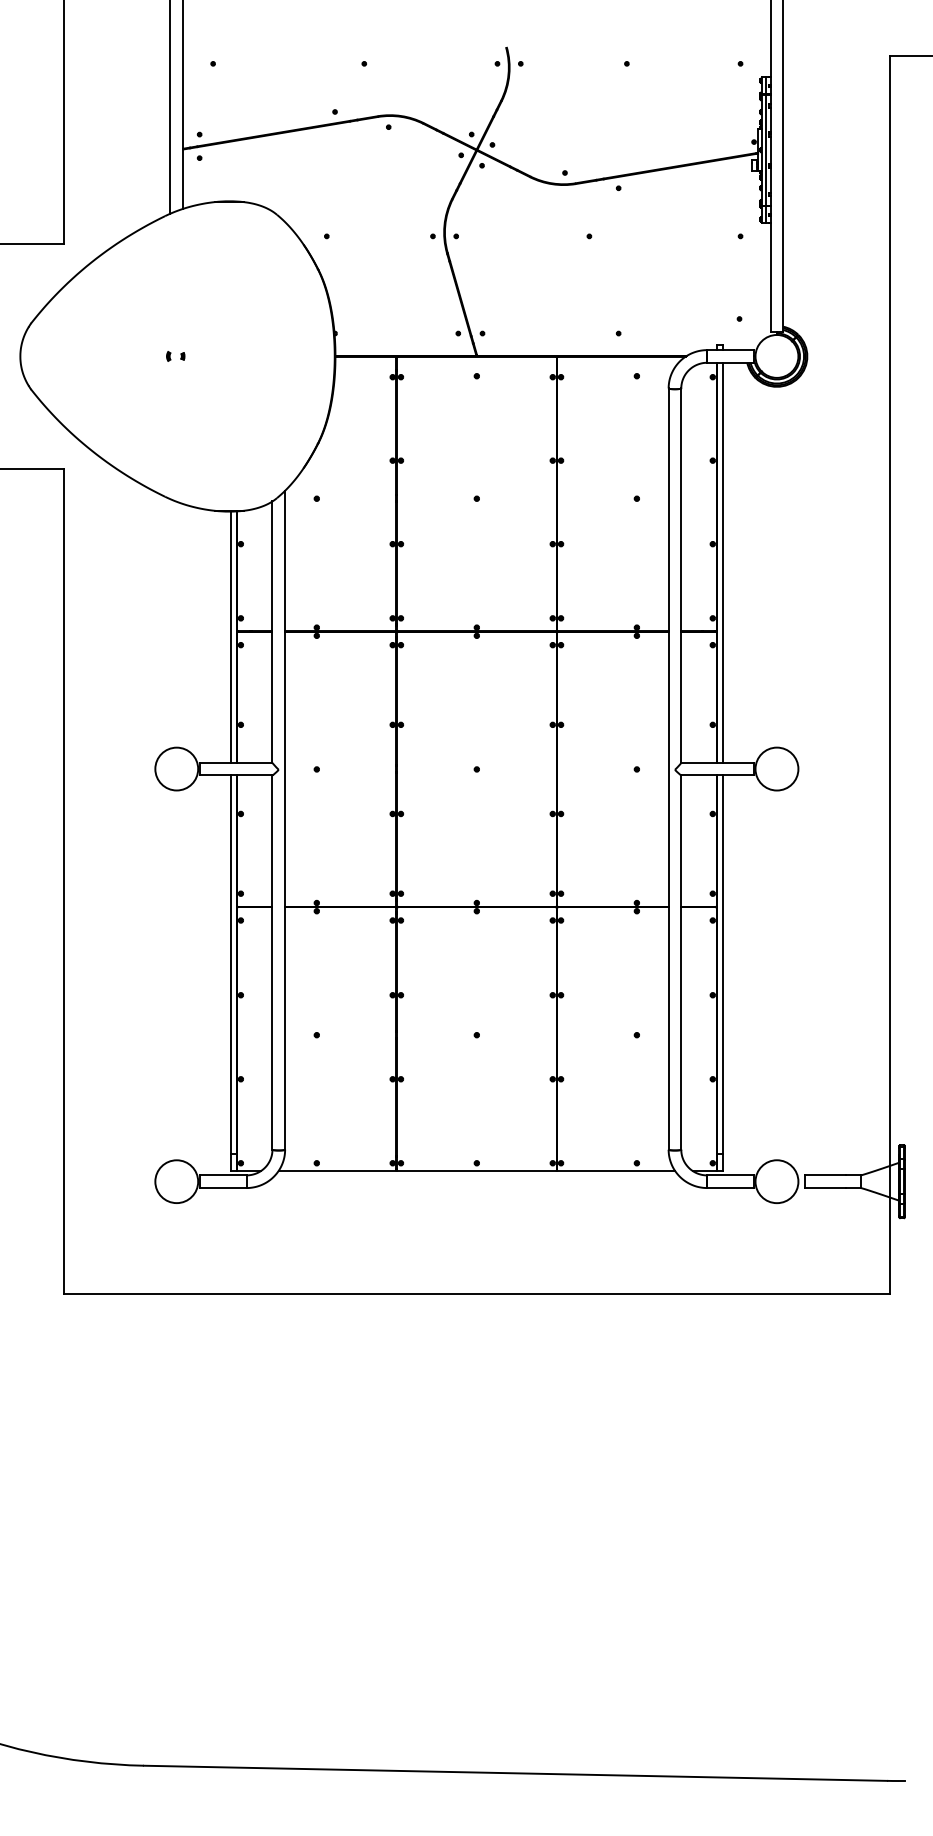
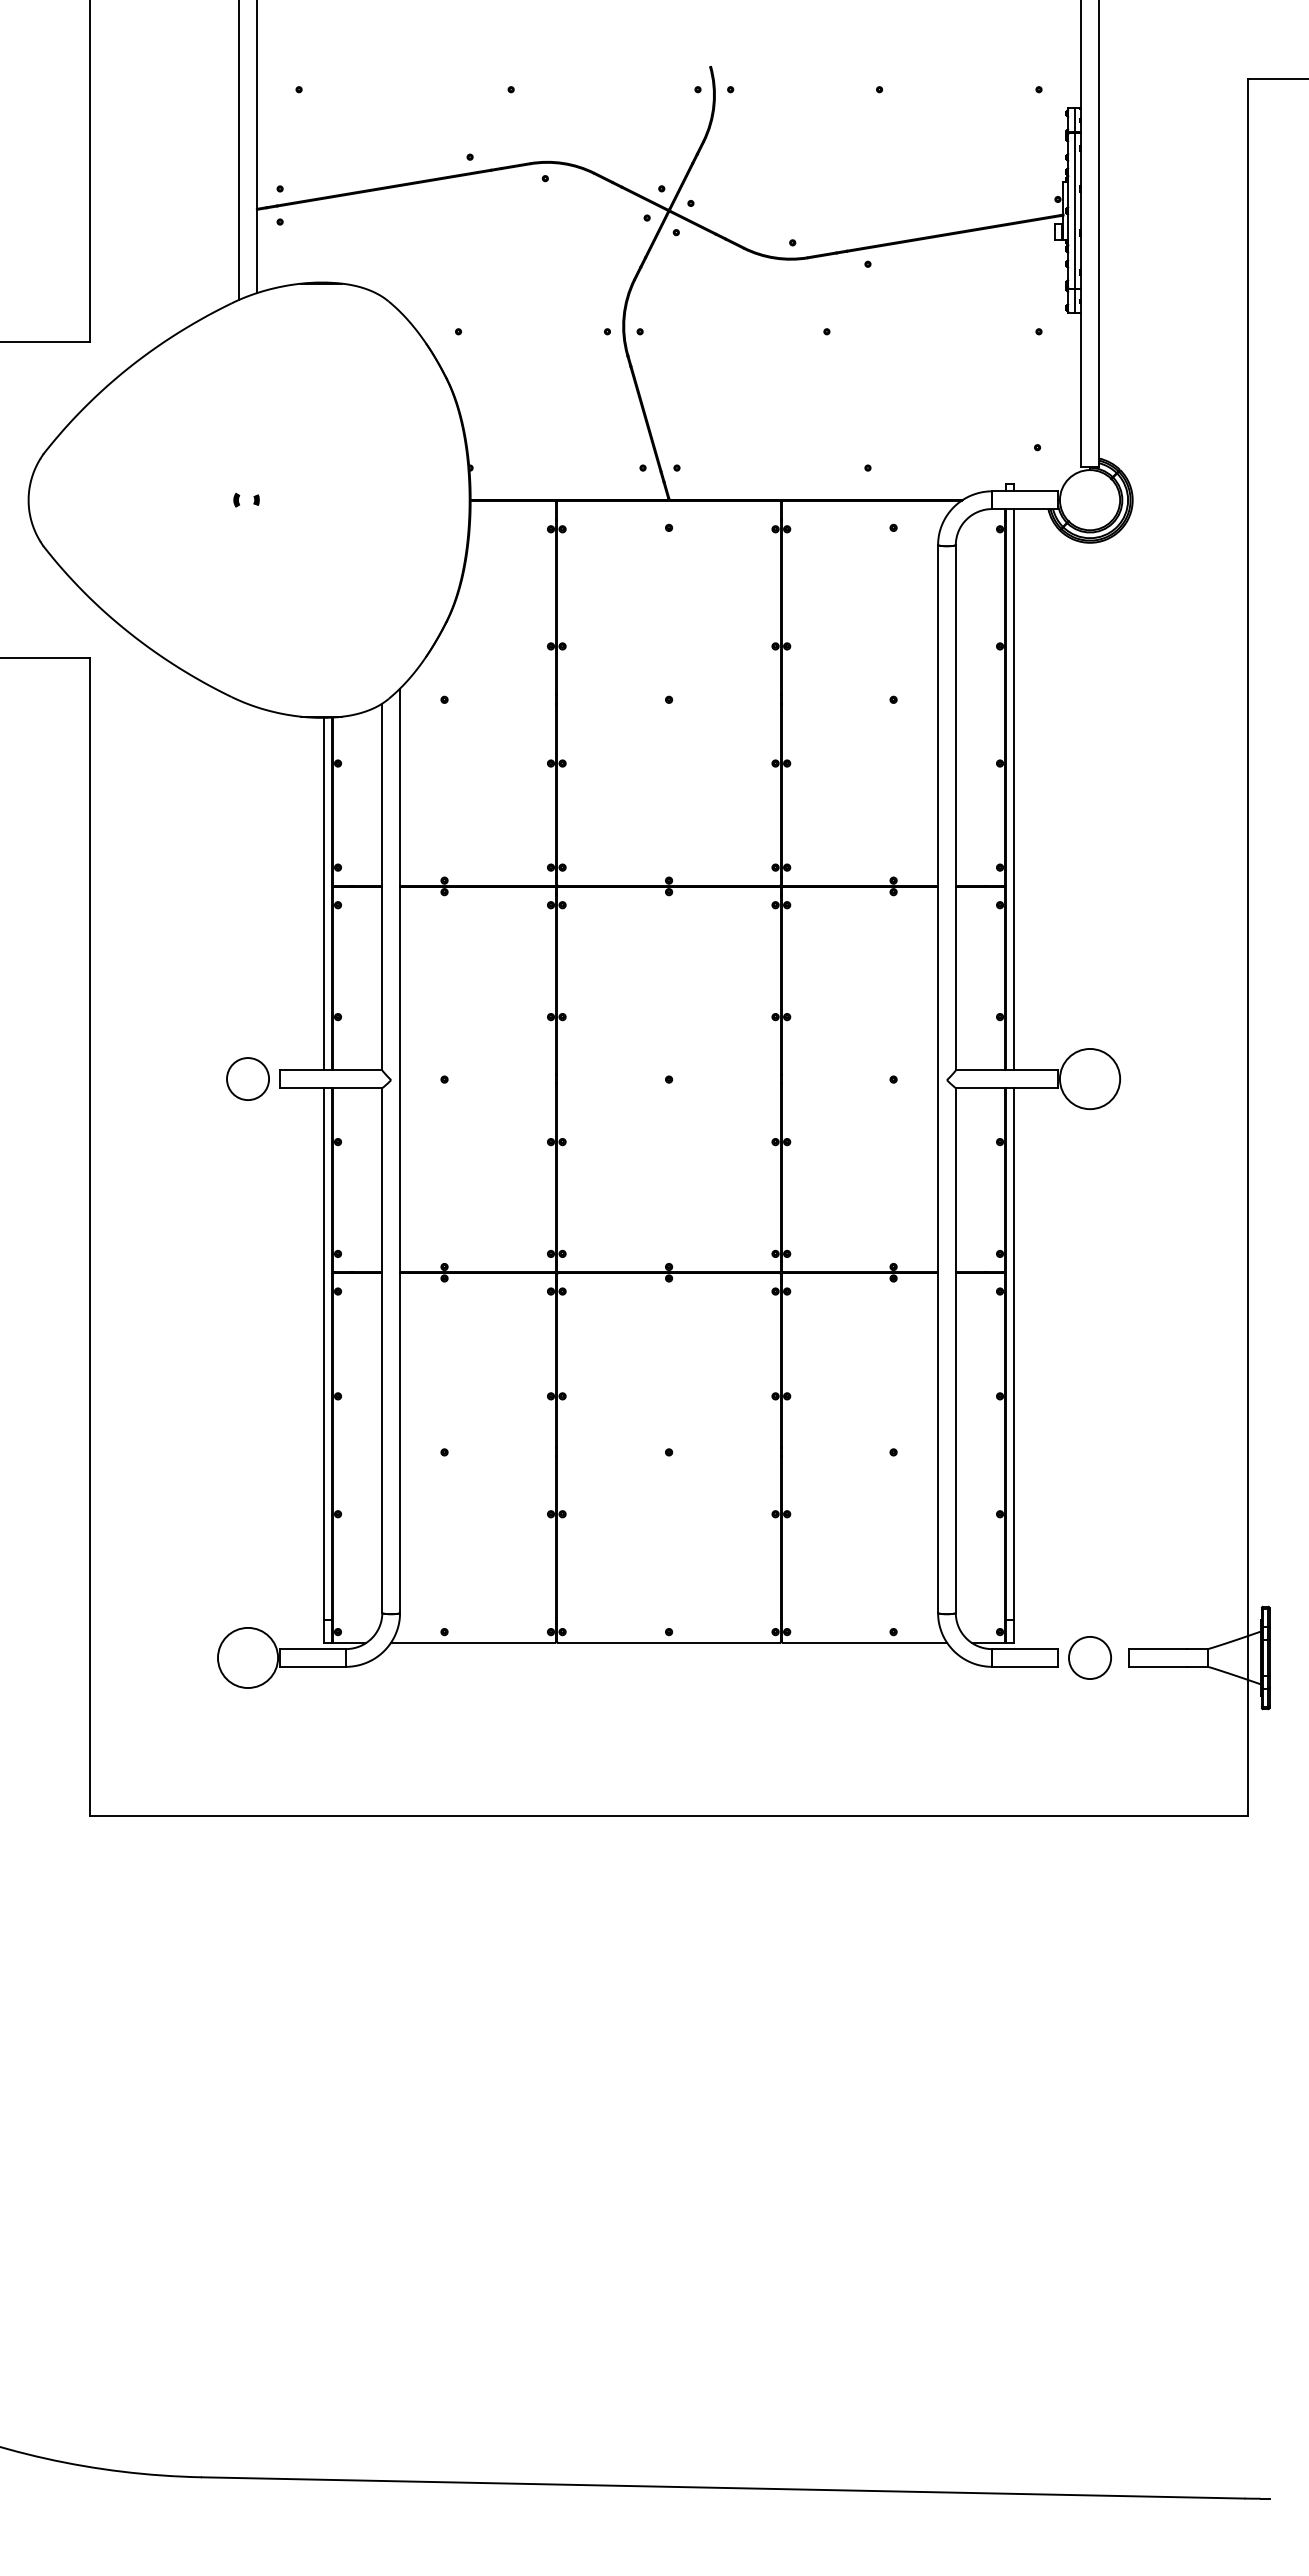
circle: (176, 769) -> (247, 1079), size x0.7
circle: (776, 1181) -> (1089, 1657), size x0.7

